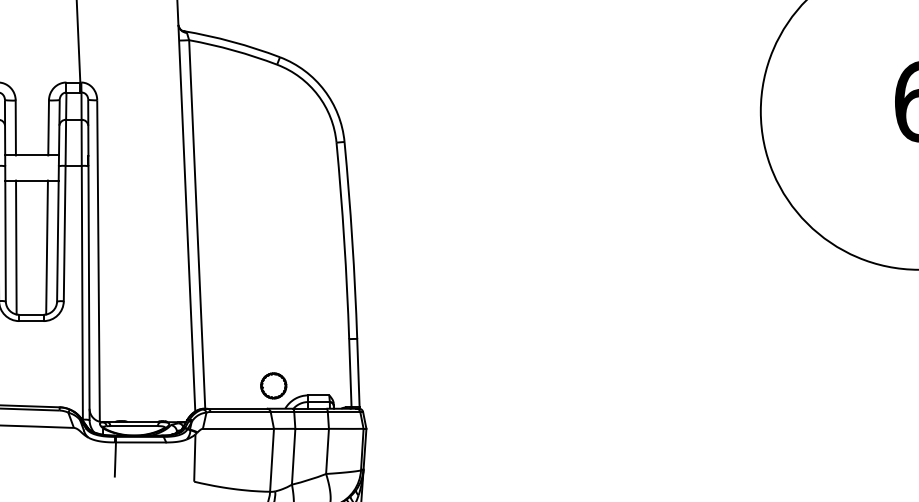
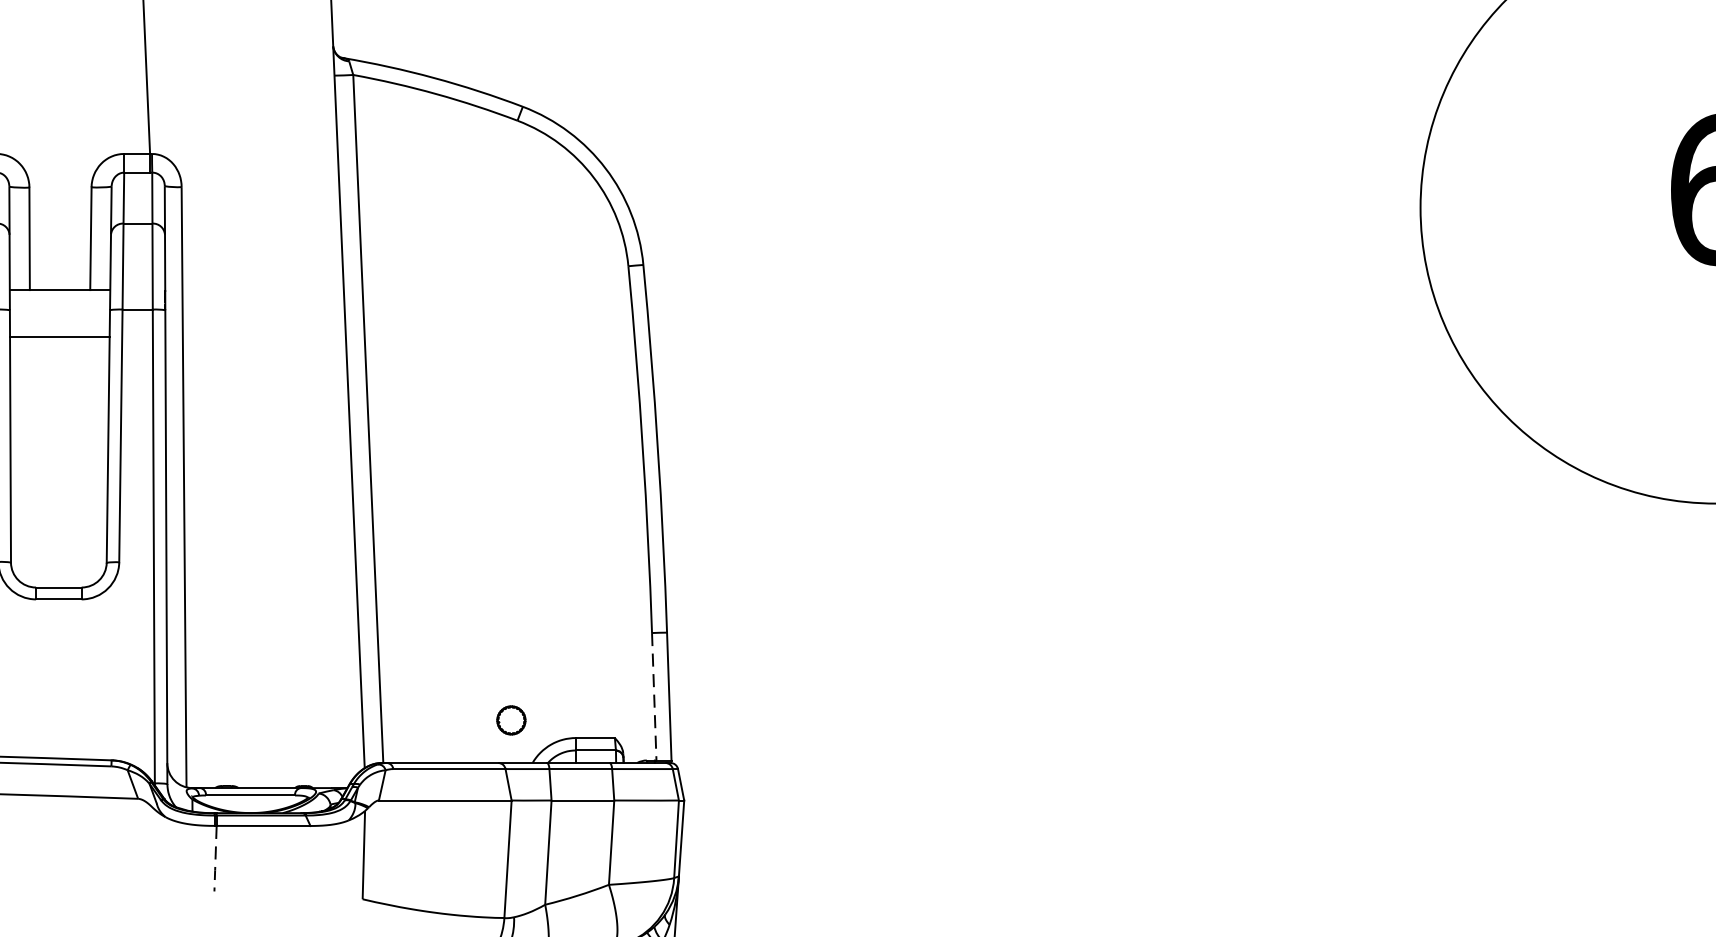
line: (16, 247) -> (30, 461), removed
line: (46, 247) -> (86, 461), removed
line: (350, 373) -> (654, 697), solid -> dashed
circle: (273, 385) -> (510, 719), size x0.6
line: (115, 461) -> (215, 861), solid -> dashed

